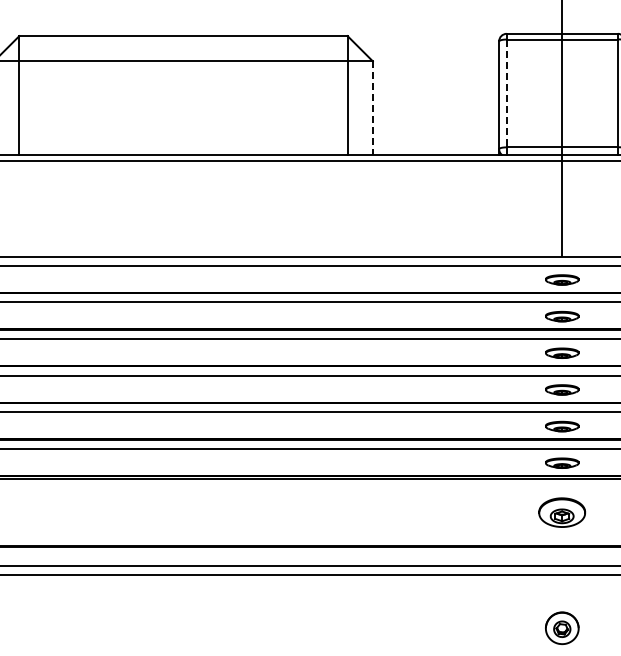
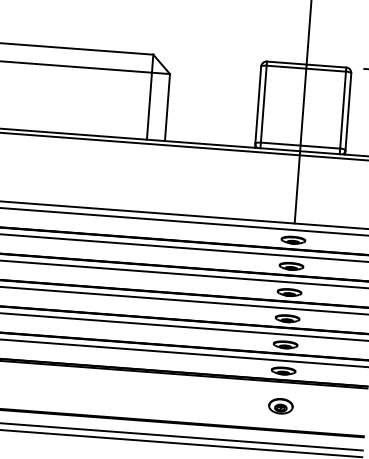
line: (506, 93) -> (263, 104), dashed -> solid
line: (372, 108) -> (167, 107), dashed -> solid
part: (562, 512) -> (281, 406), size x0.71

